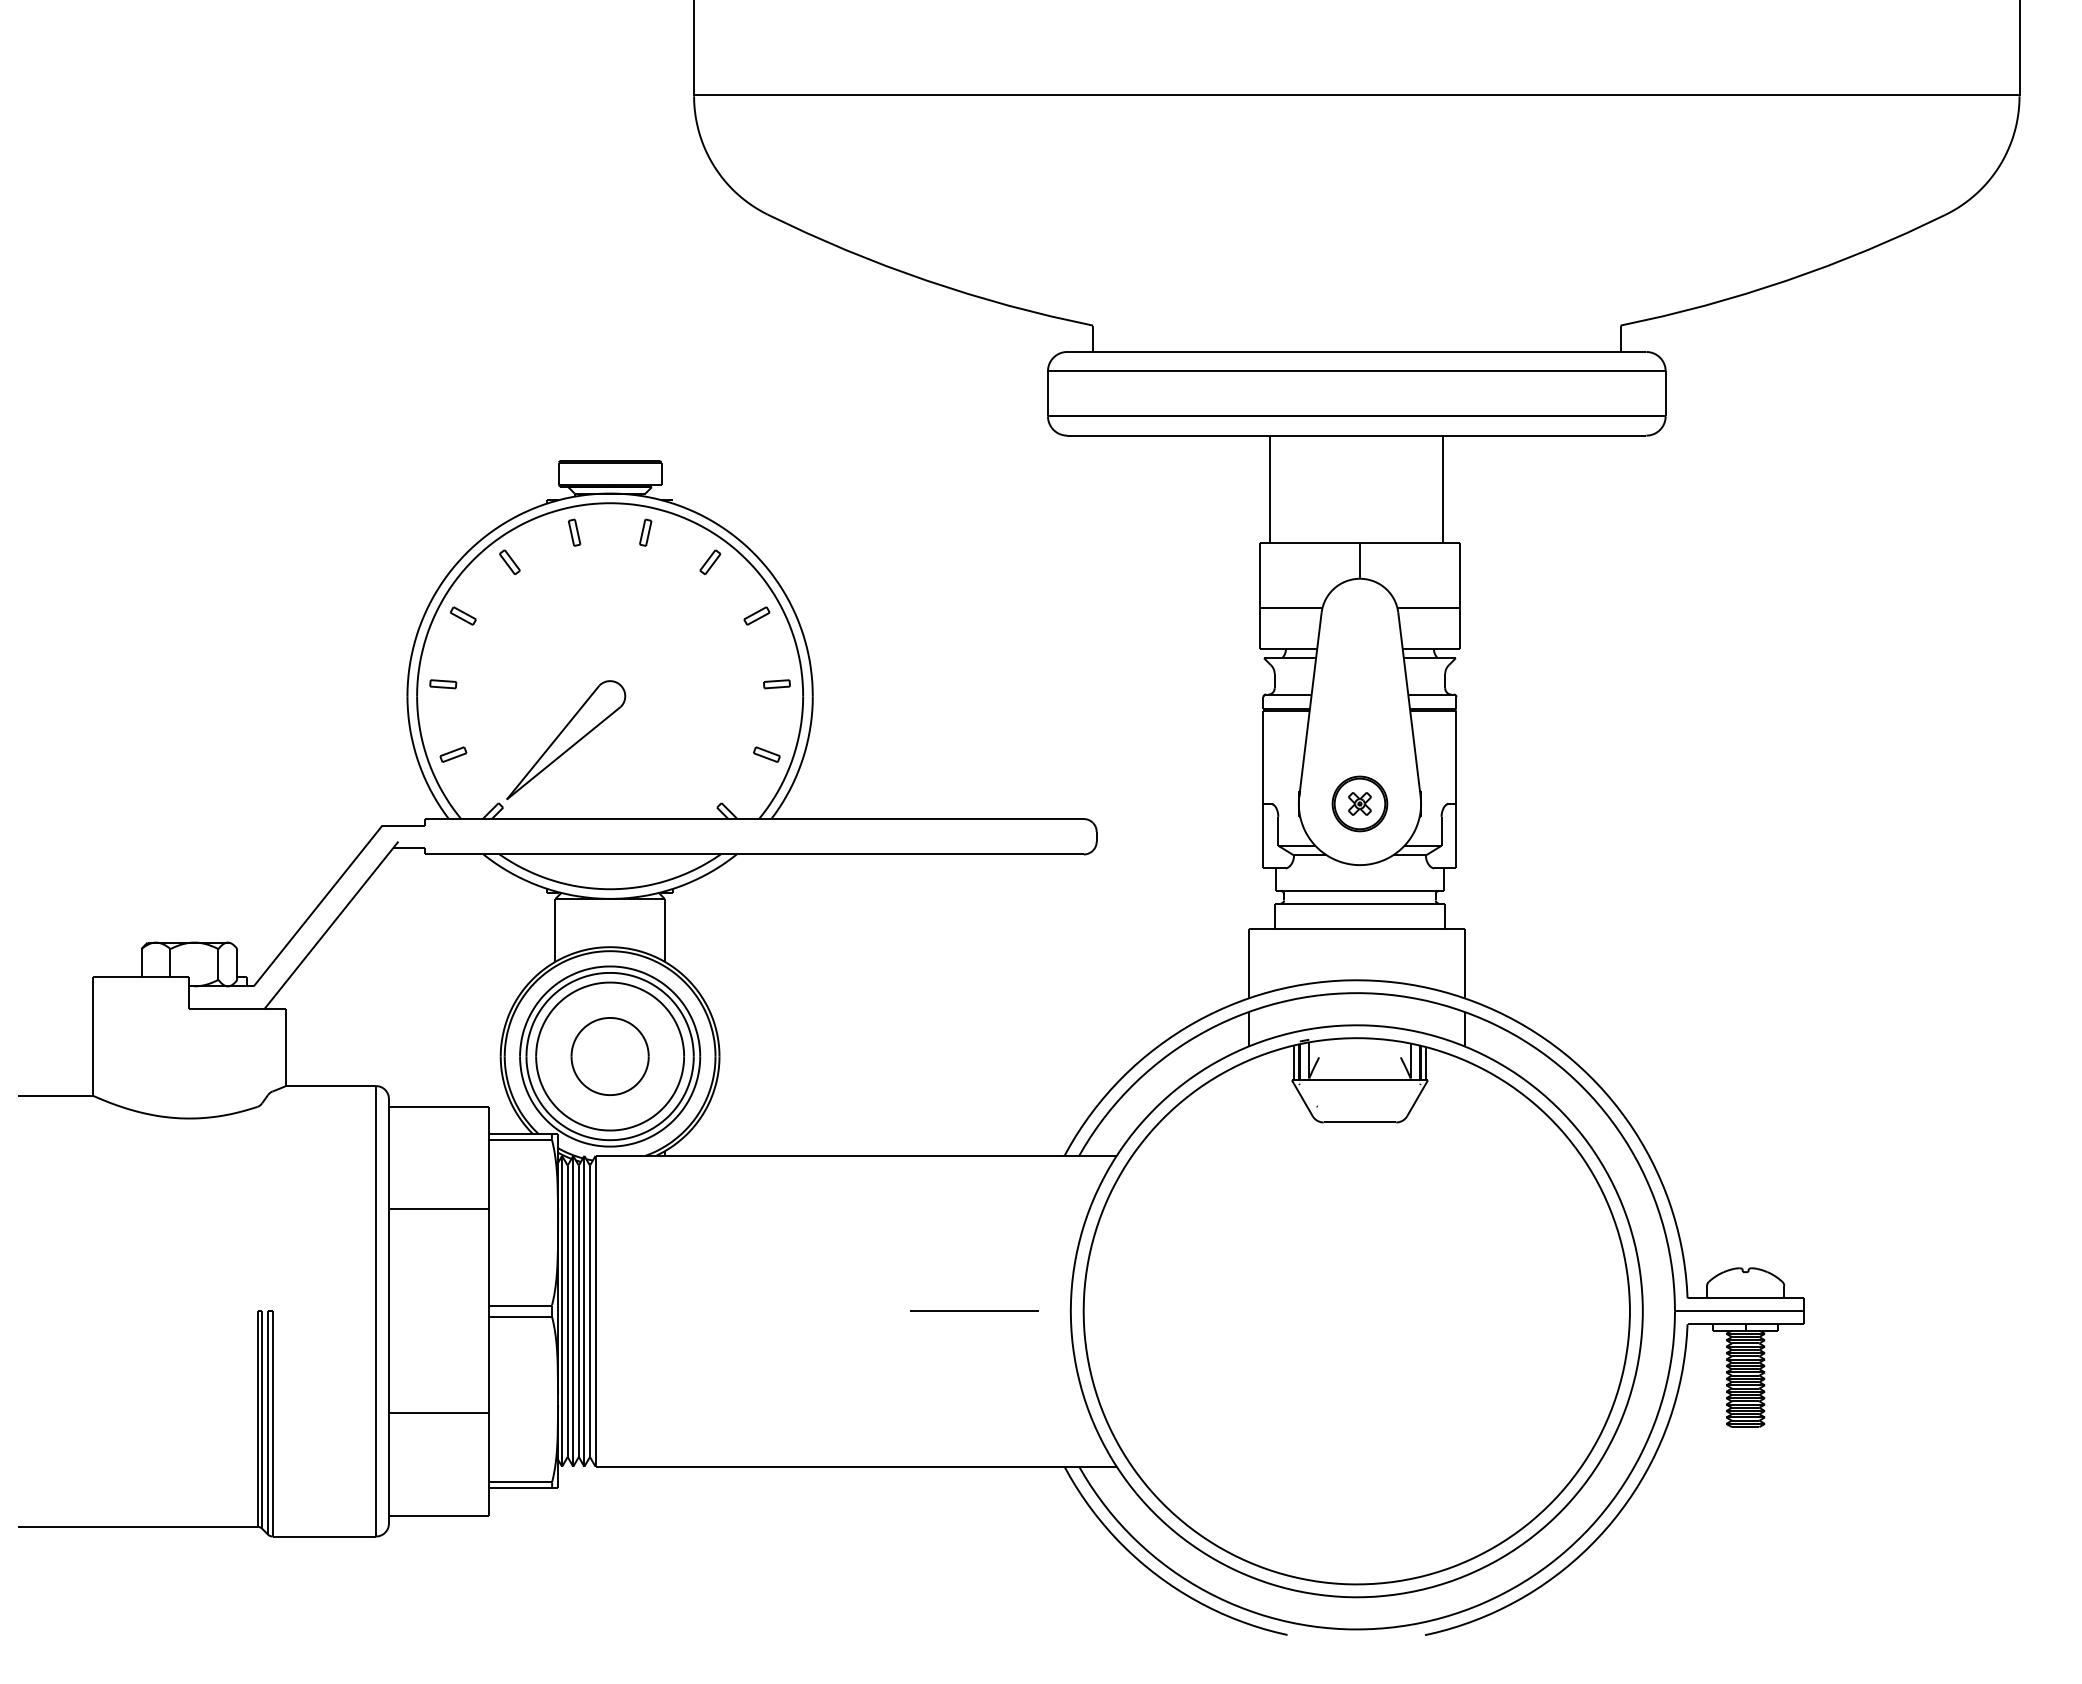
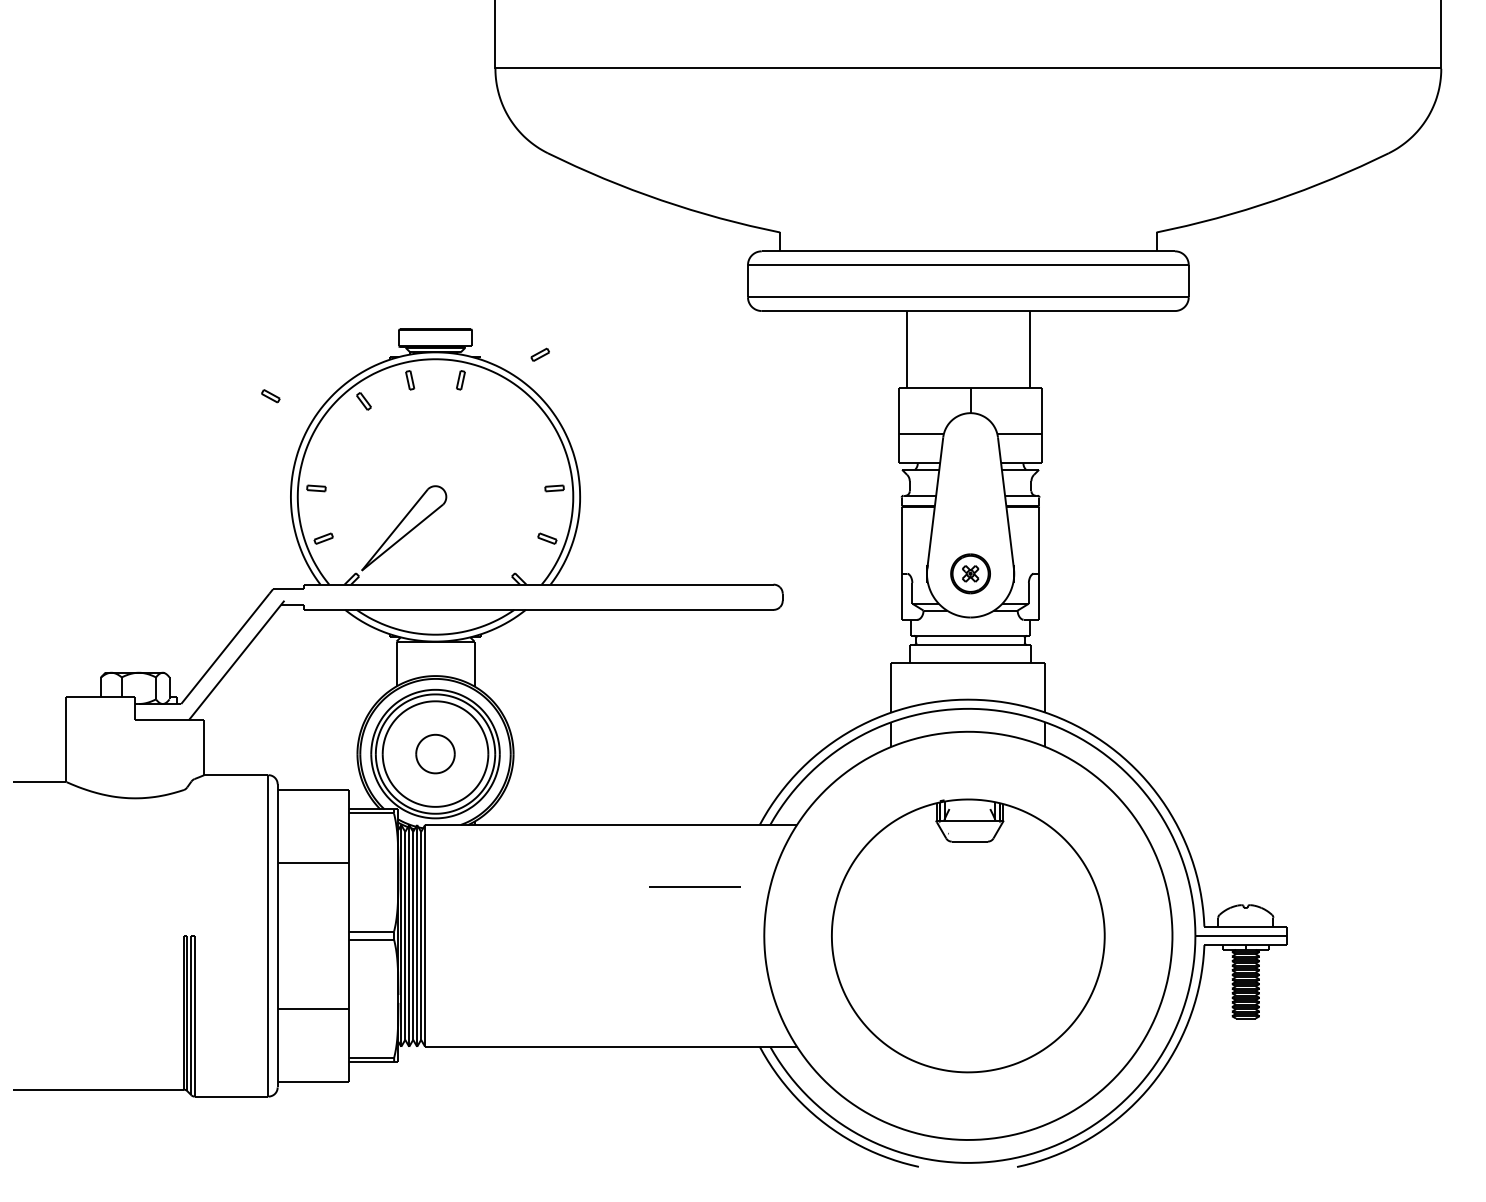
part: (710, 562) -> (507, 401), removed
part: (463, 615) -> (270, 395), moved
part: (756, 615) -> (539, 354), moved
part: (609, 1056) -> (435, 754), size x0.7
line: (974, 1310) -> (695, 886), moved
part: (1356, 1311) -> (968, 936), size x0.7

